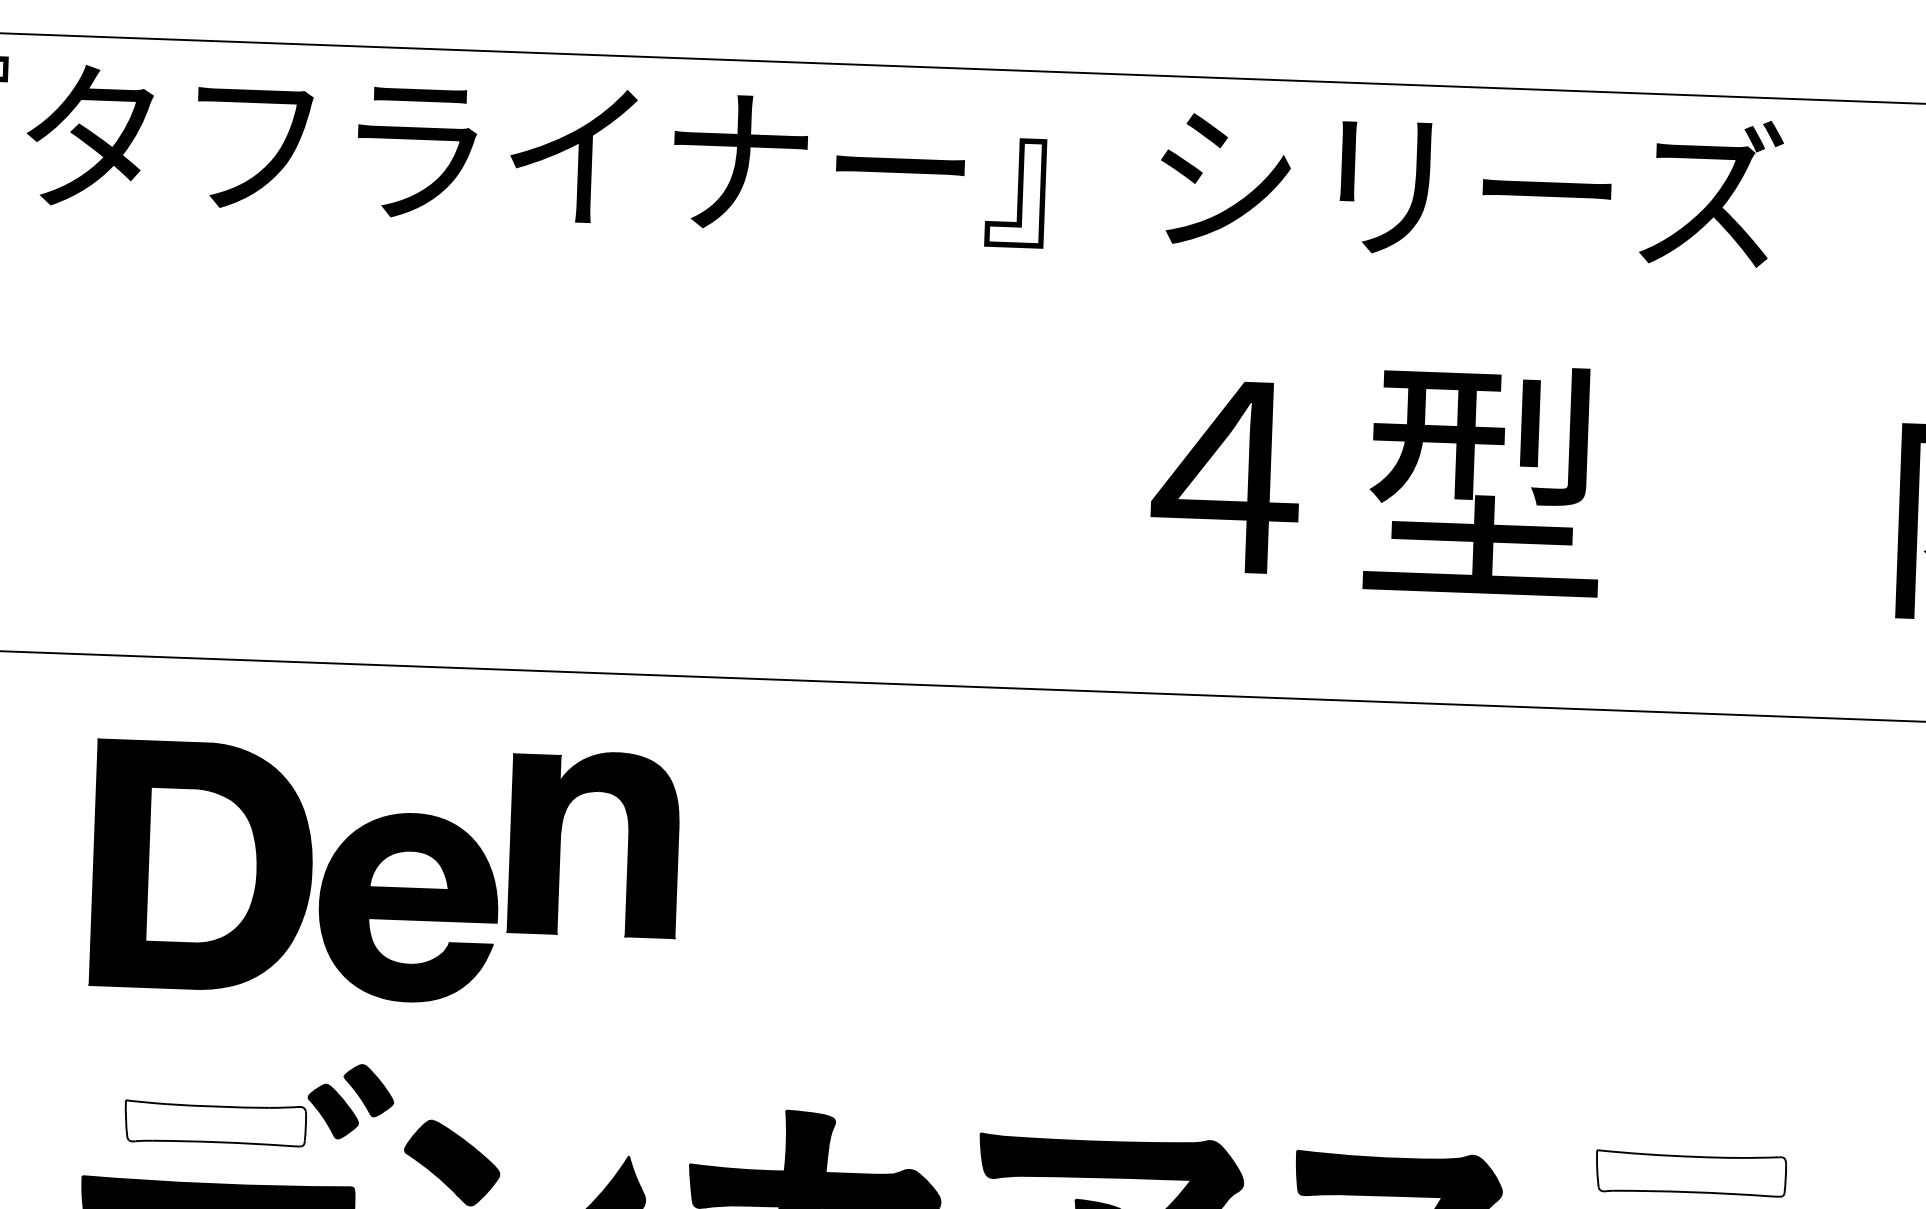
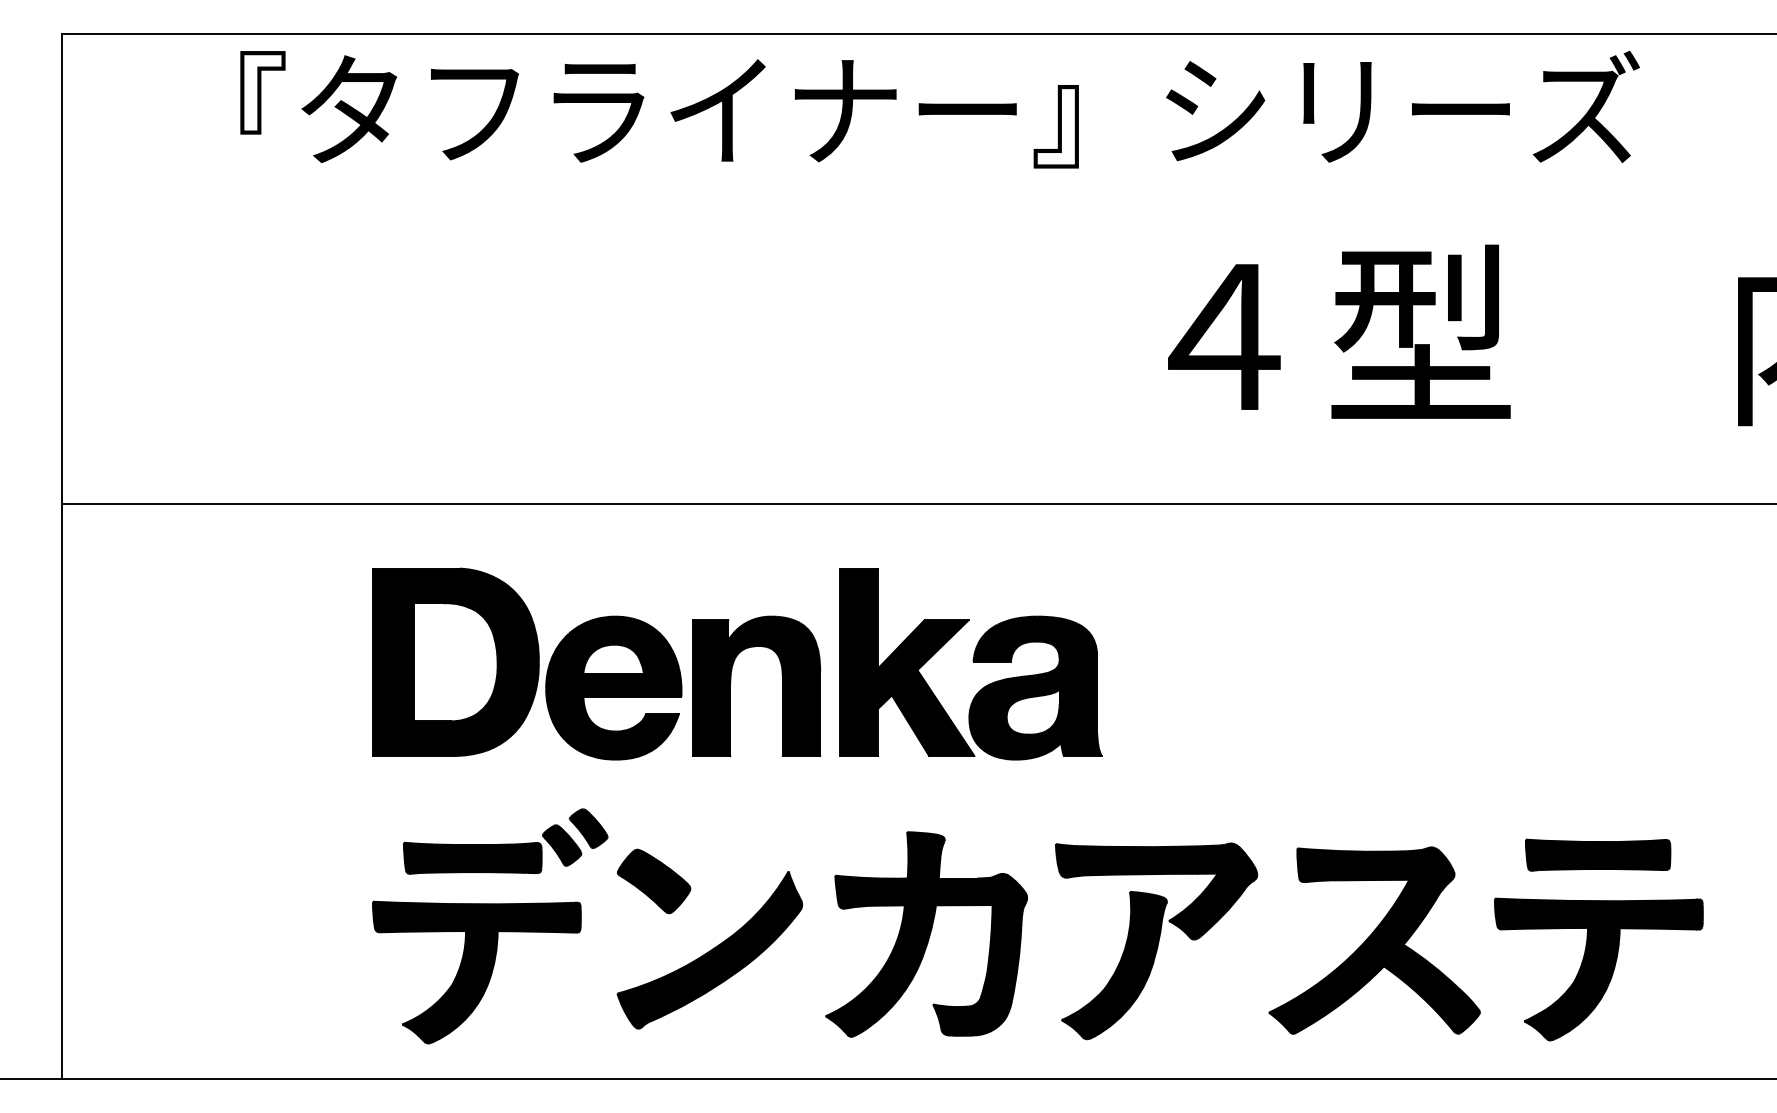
part: (561, 840) -> (731, 684), moved
part: (877, 893) -> (970, 664), added
fill: (215, 1122) -> (472, 857), added
fill: (1690, 1173) -> (1597, 854), added

